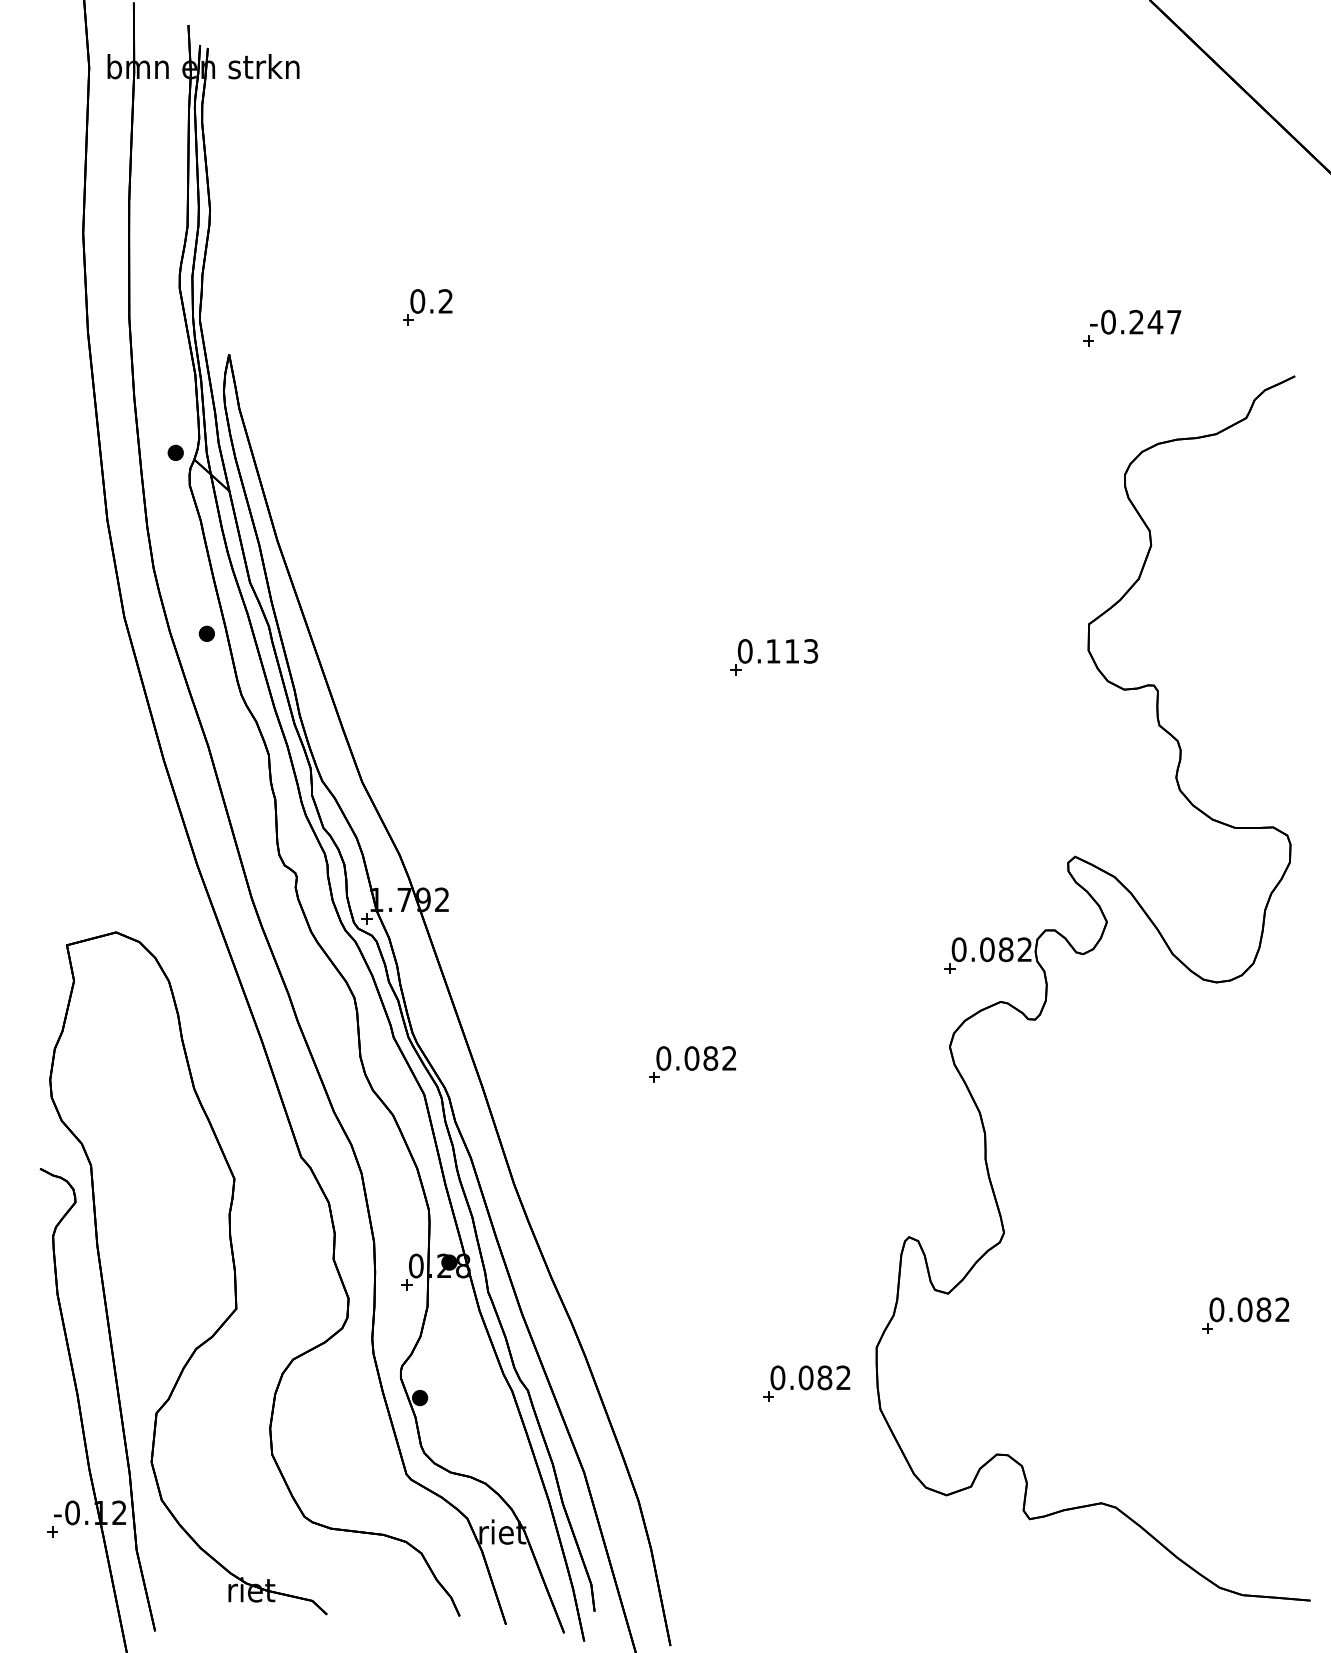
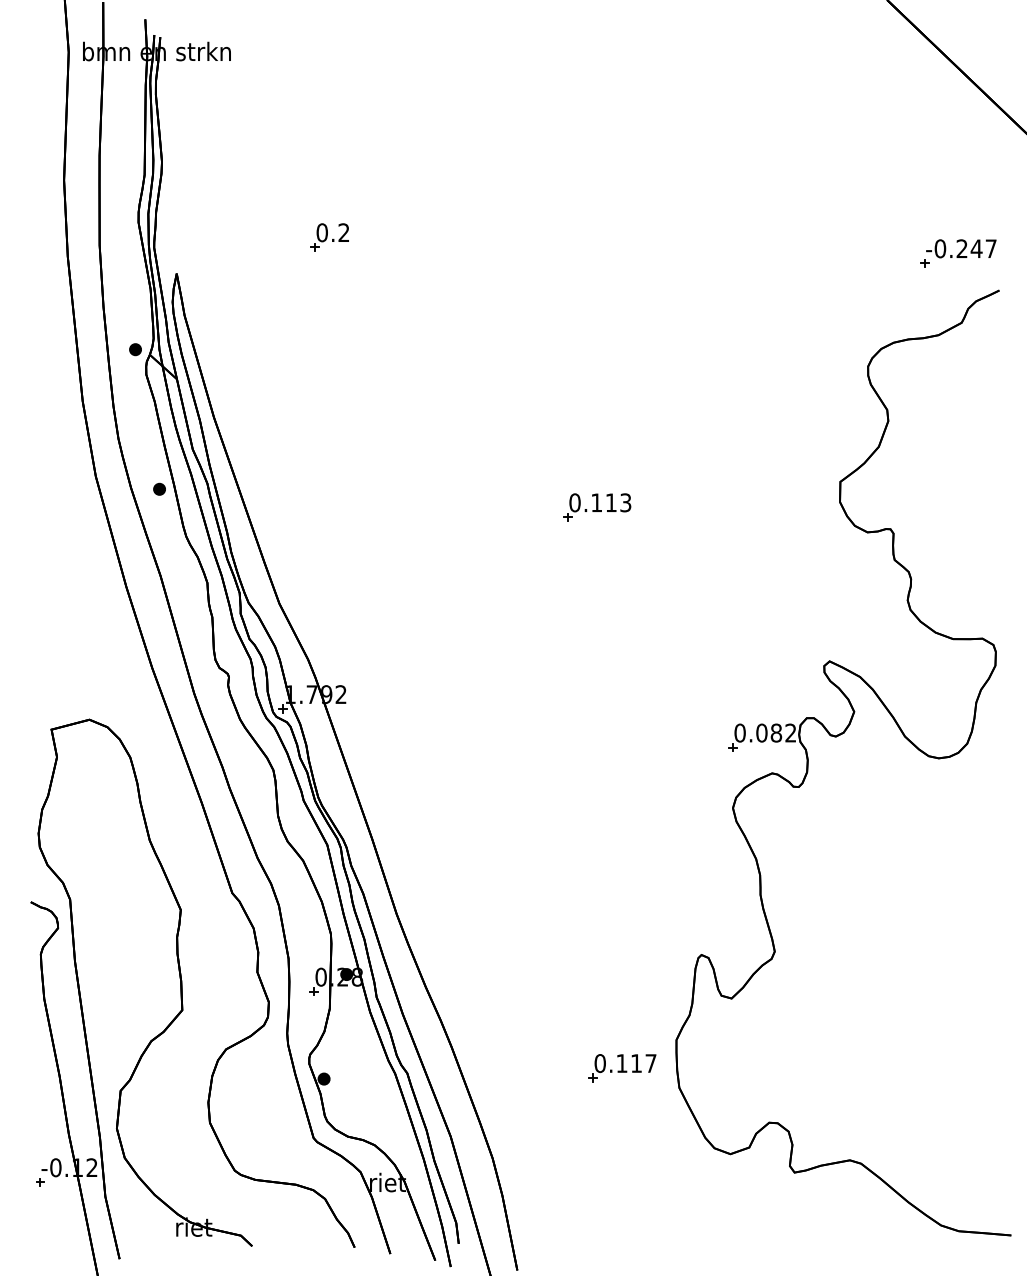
part: (1131, 328) -> (958, 253), moved
part: (691, 1064) -> (533, 821), removed
part: (1244, 1315) -> (960, 1015), removed
text: (824, 1377) -> (636, 1063), 0.082 -> 0.117

